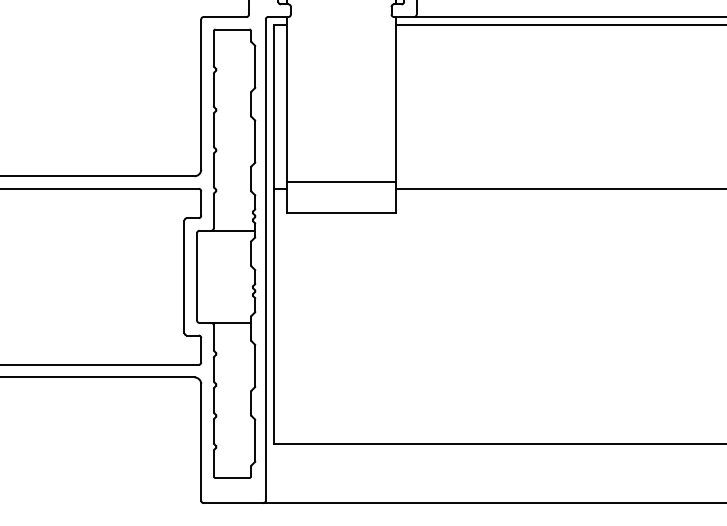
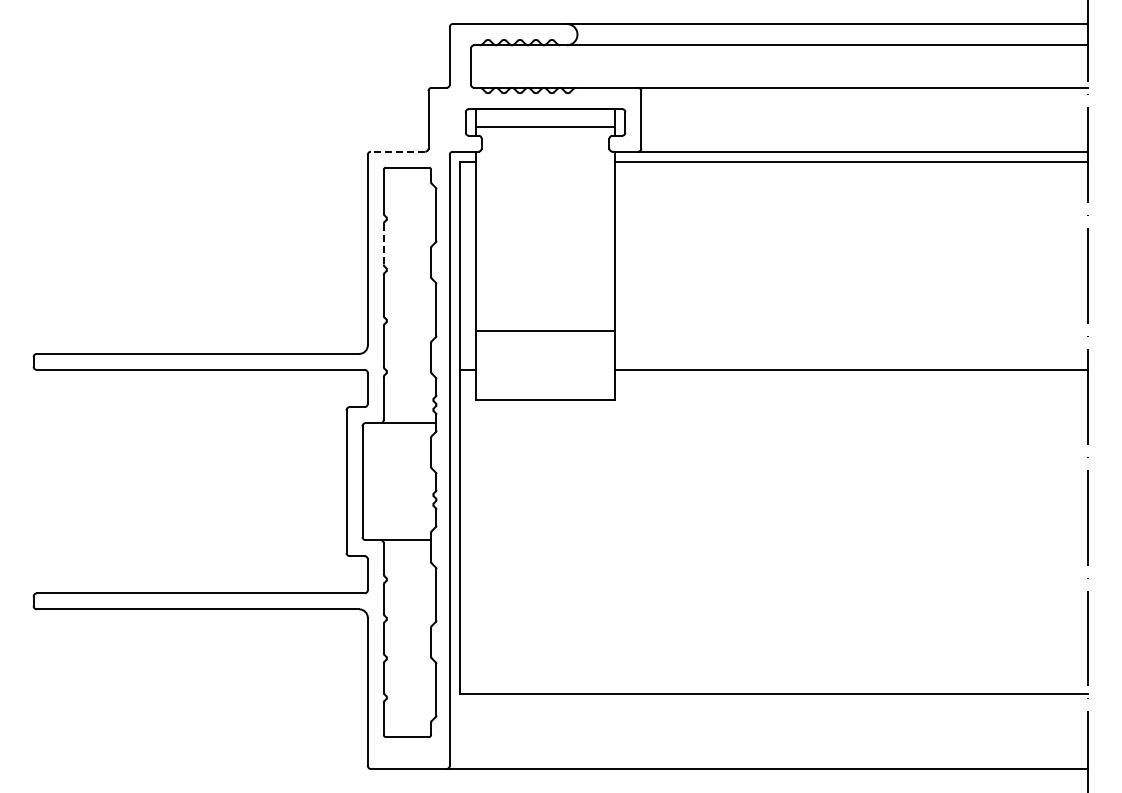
line: (224, 16) -> (397, 151), solid -> dashed
line: (213, 89) -> (383, 243), solid -> dashed
line: (341, 182) -> (545, 331), moved

